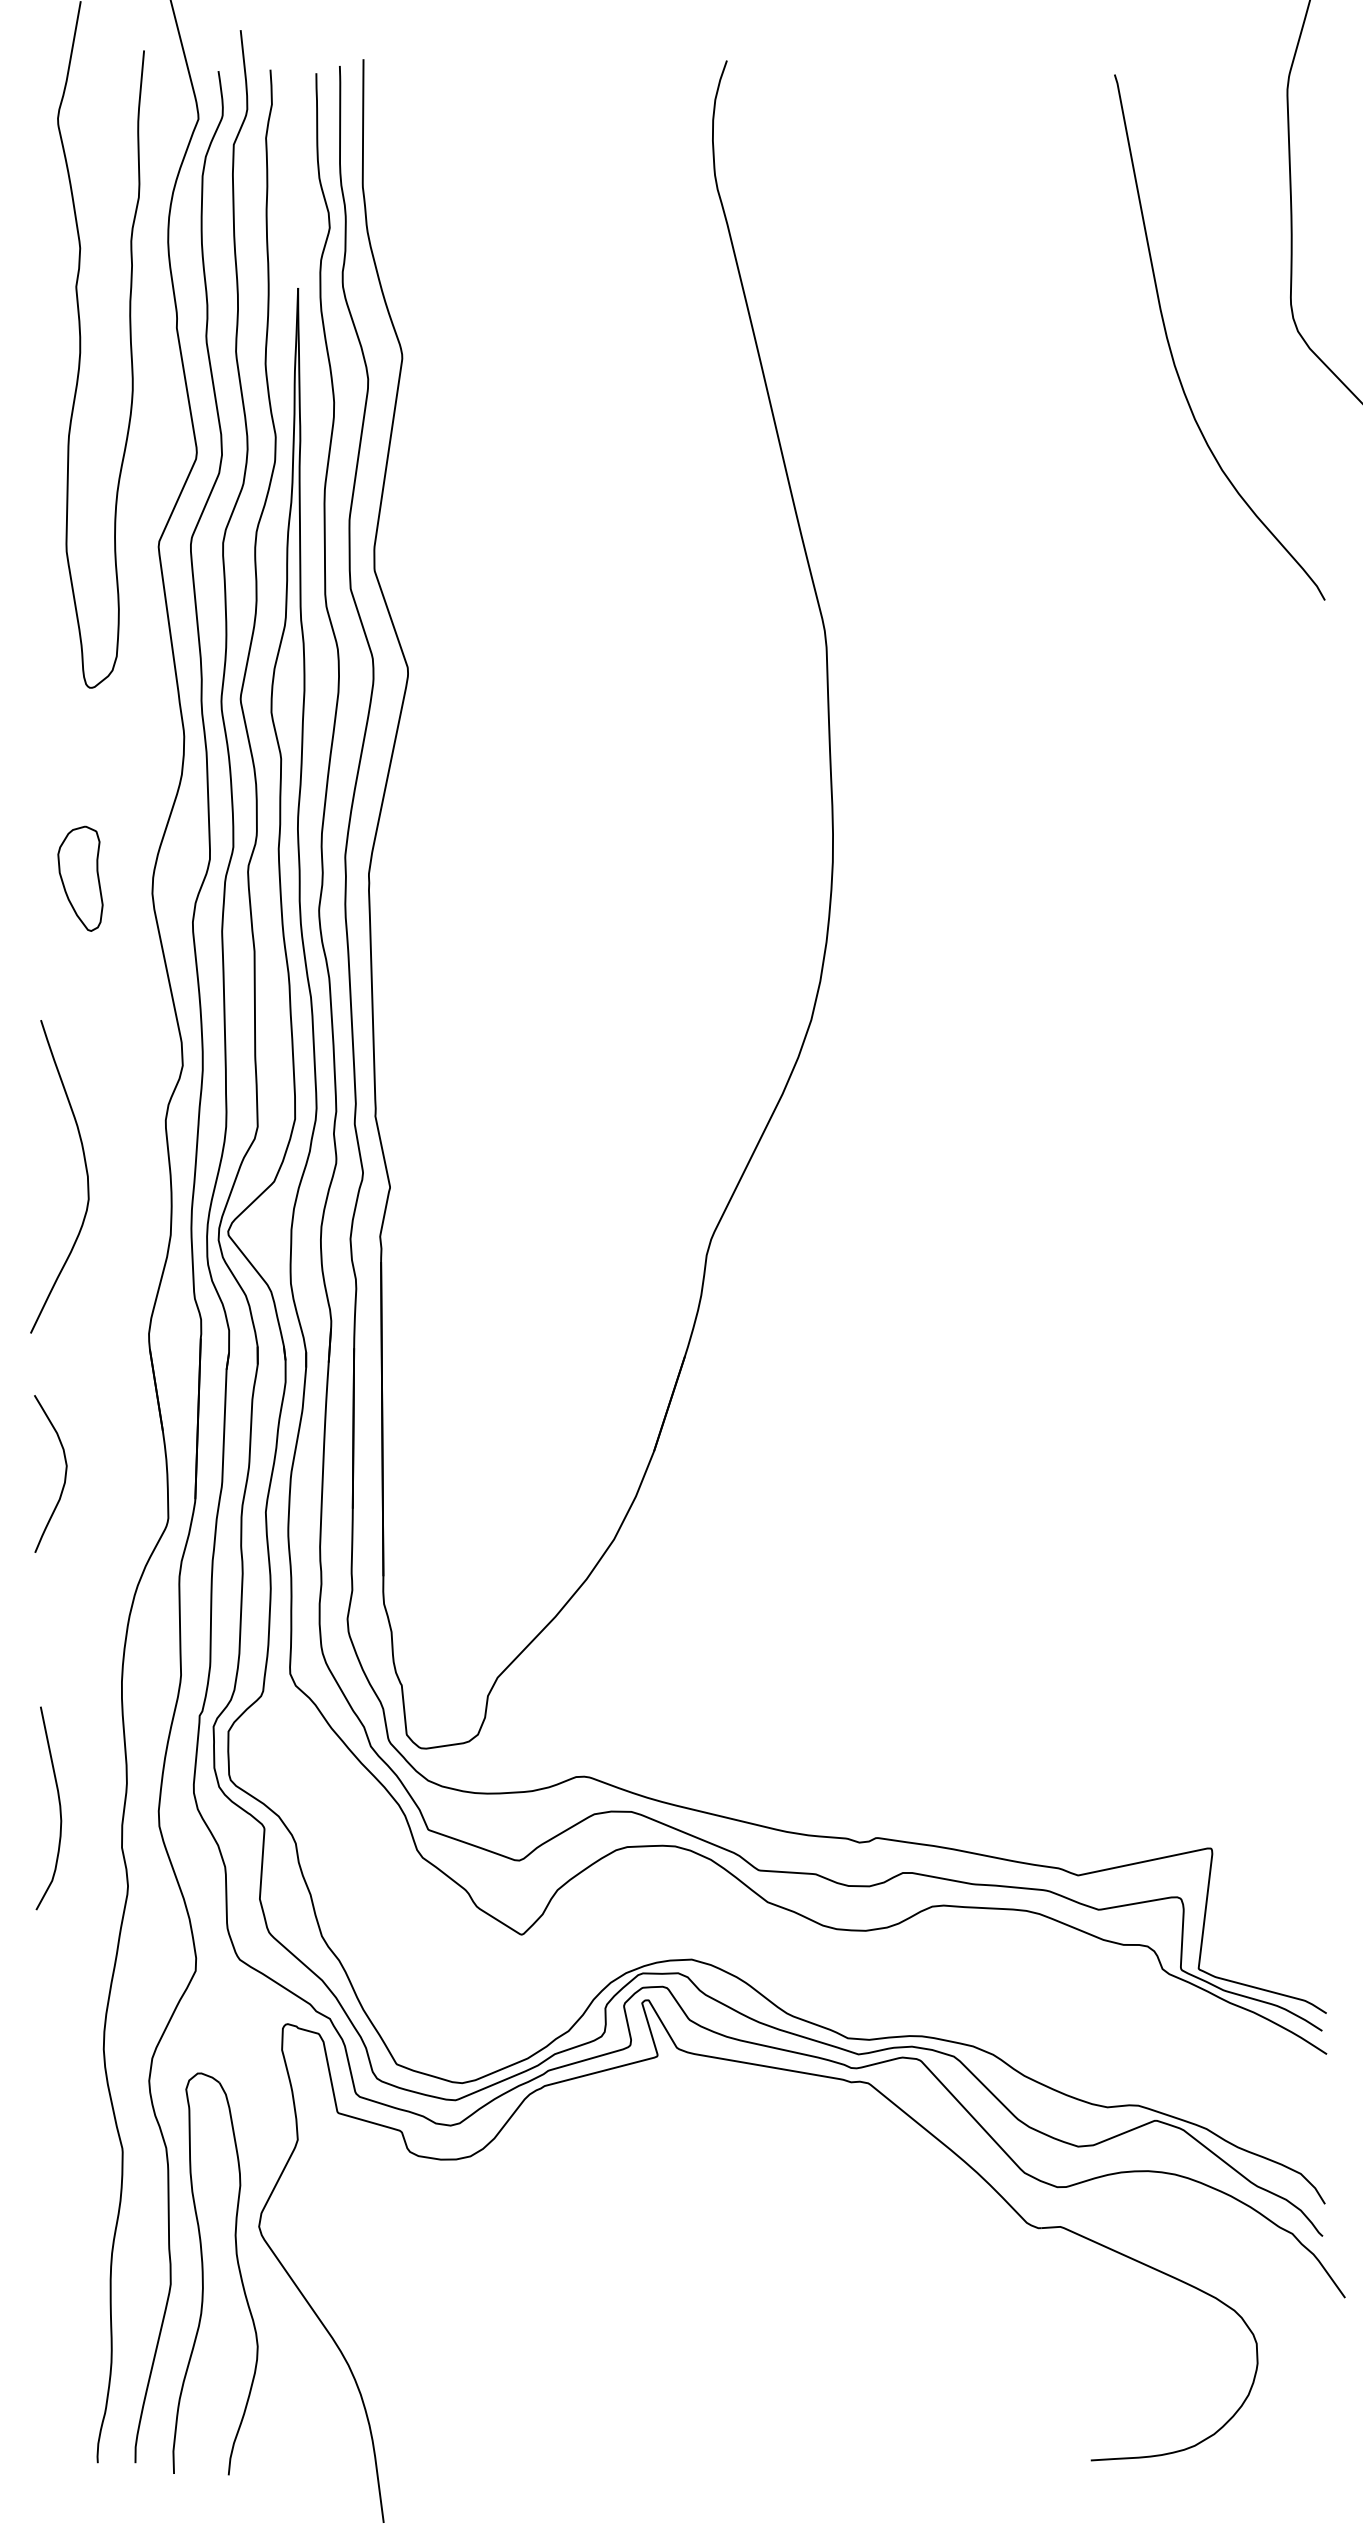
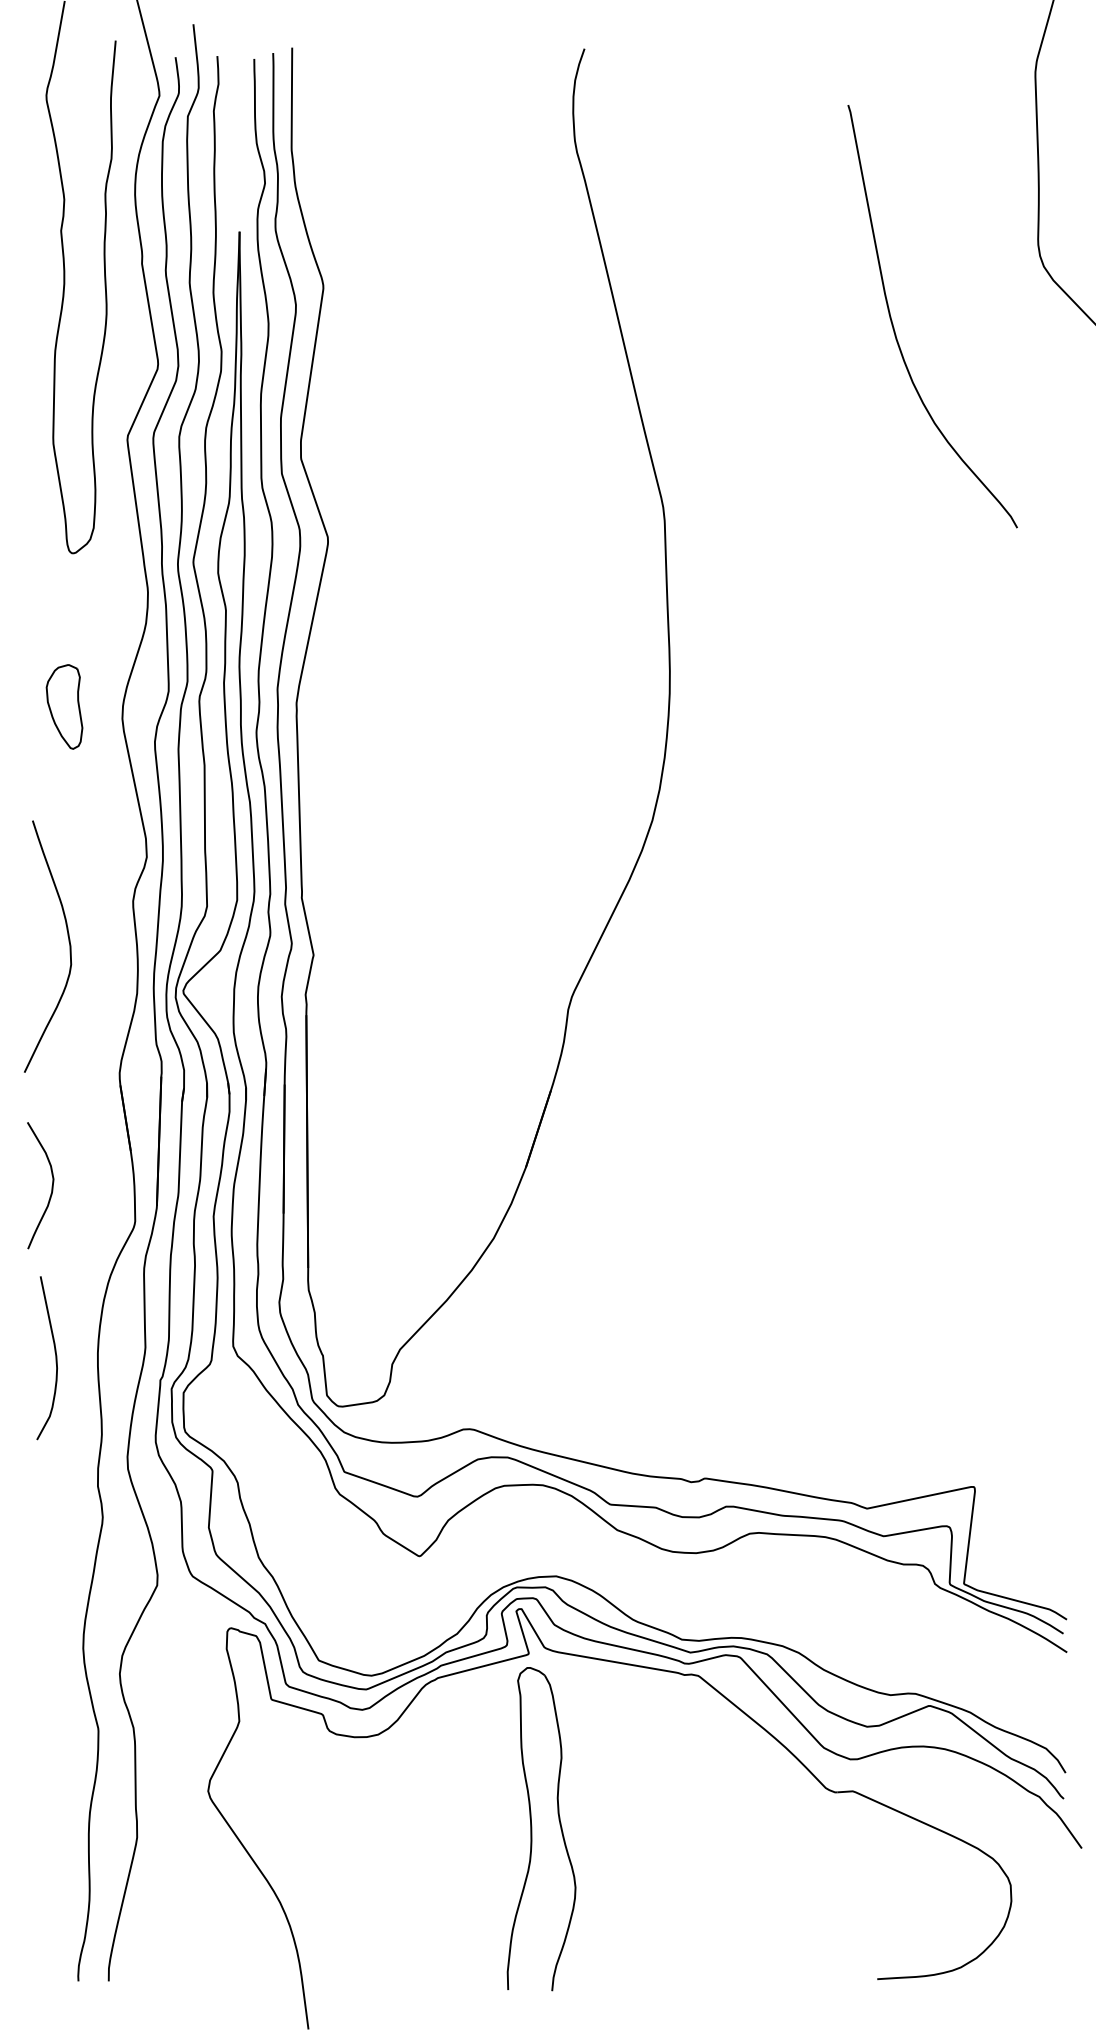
curve: (1171, 349) -> (893, 326), moved
curve: (59, 1808) -> (55, 1358), moved
part: (203, 2273) -> (531, 1828), moved

